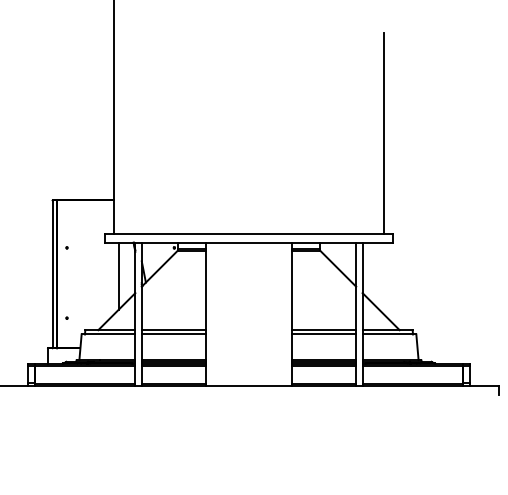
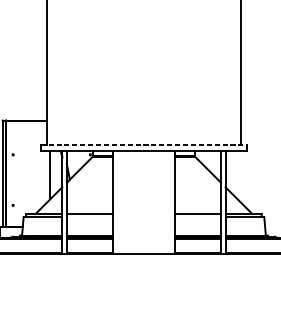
line: (249, 234) -> (144, 145), solid -> dashed
line: (173, 334) -> (89, 217), removed
line: (323, 334) -> (197, 217), removed

